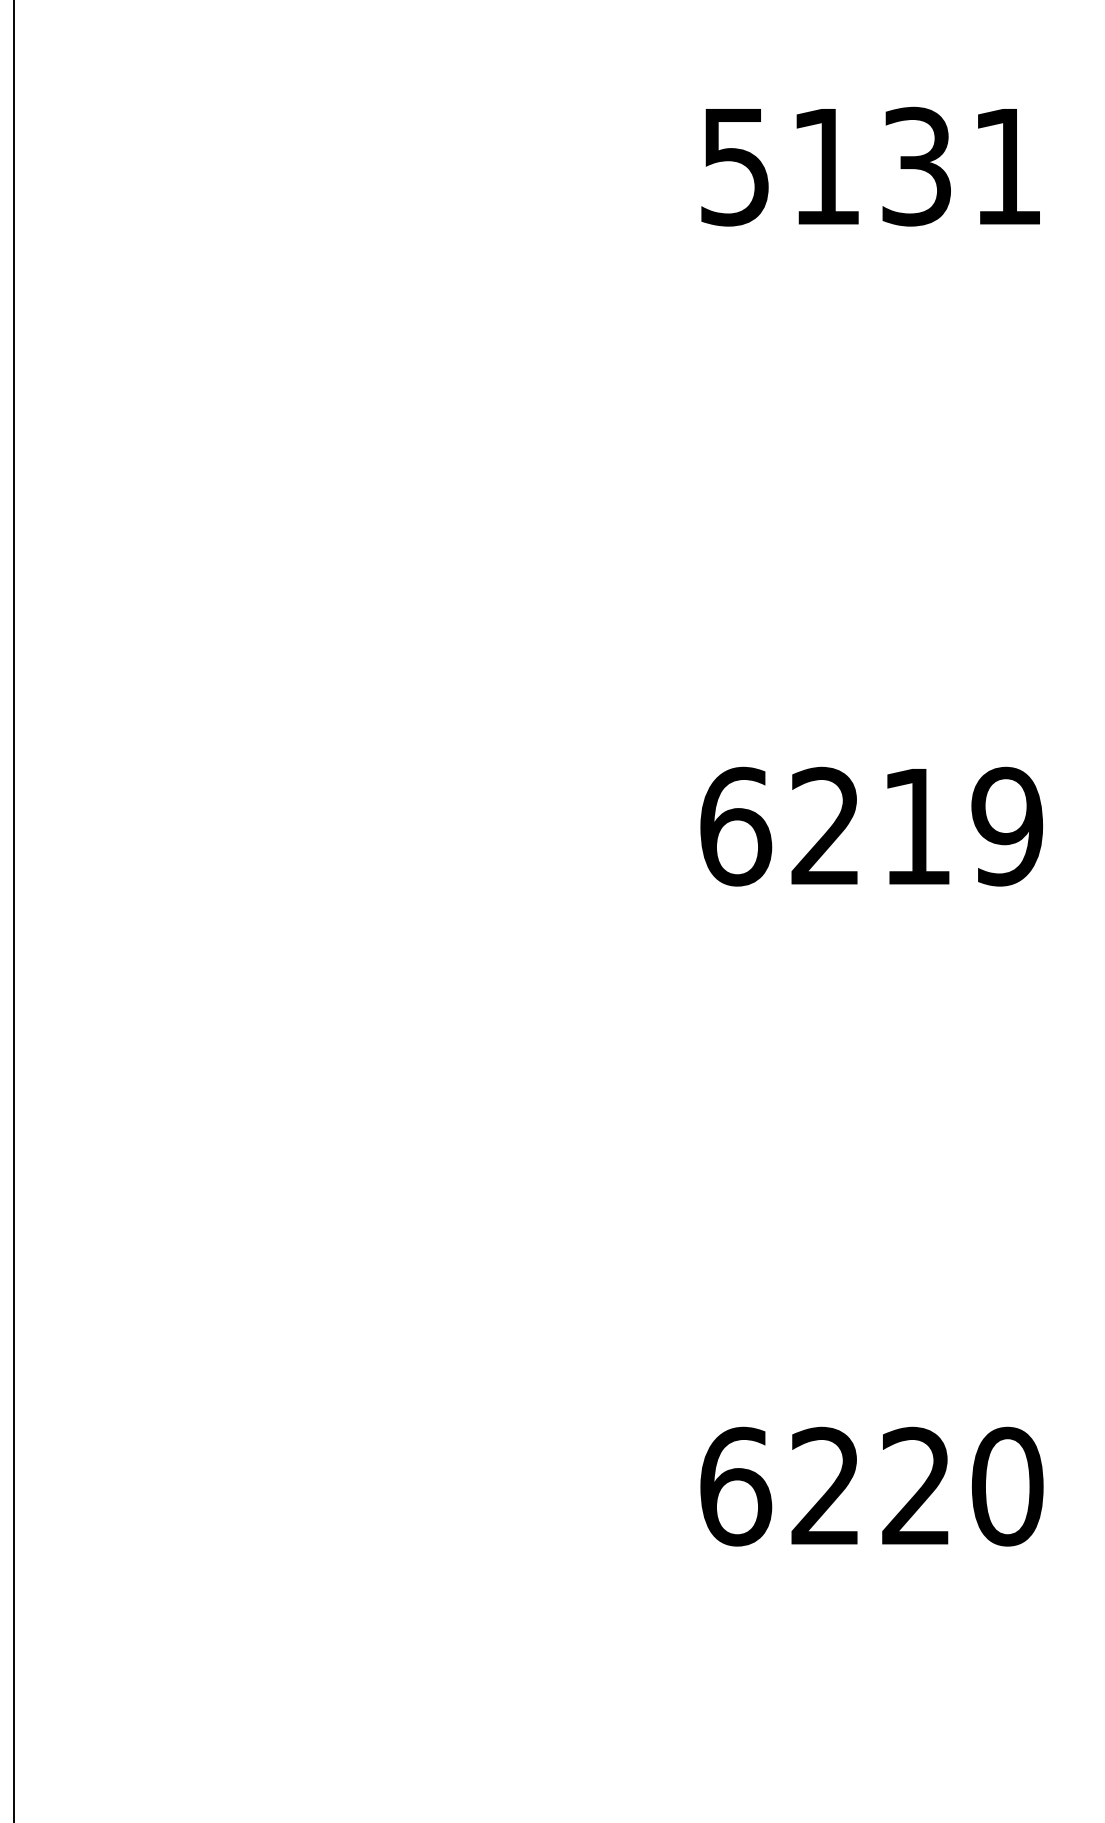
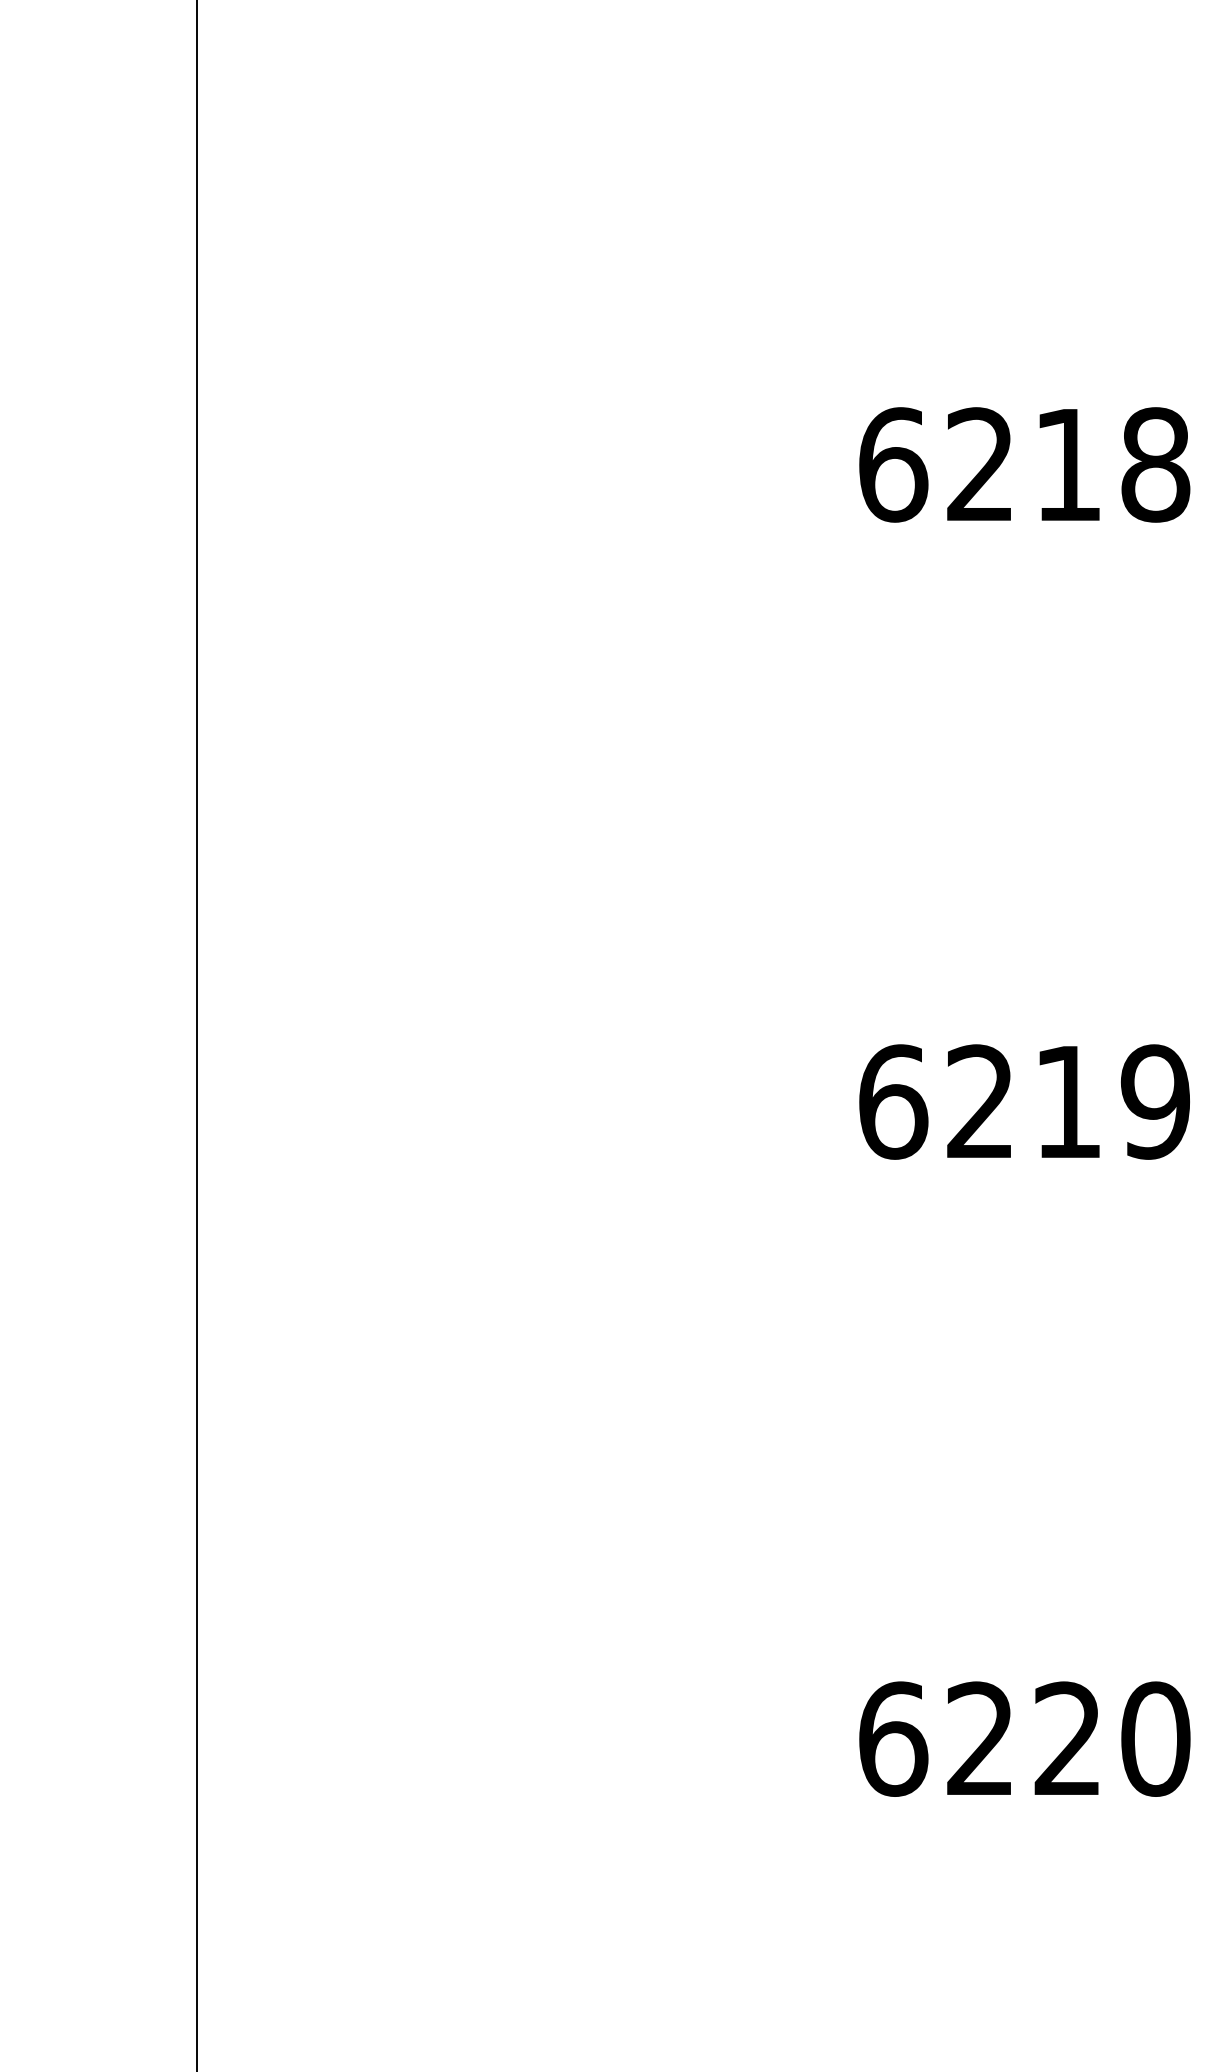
text: (871, 166) -> (1024, 464), 5131 -> 6218

